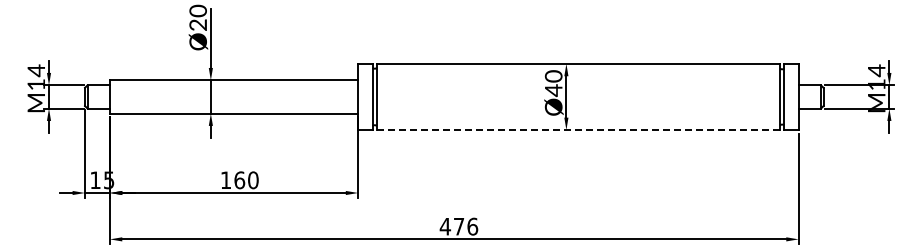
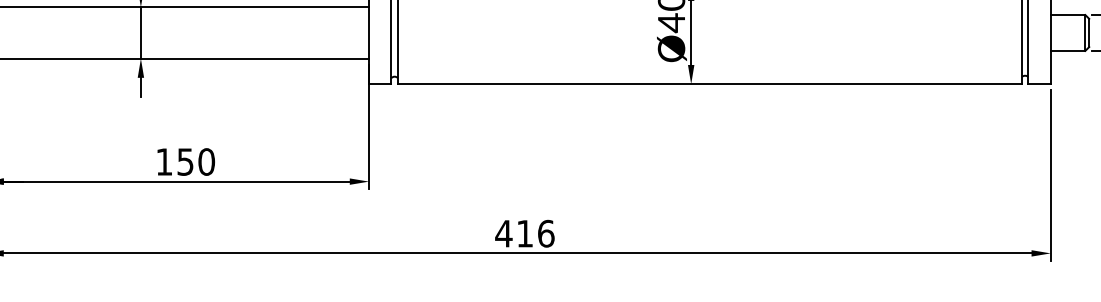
line: (578, 130) -> (709, 84), dashed -> solid
text: (239, 180) -> (185, 162), 160 -> 150
text: (459, 226) -> (525, 233), 476 -> 416

